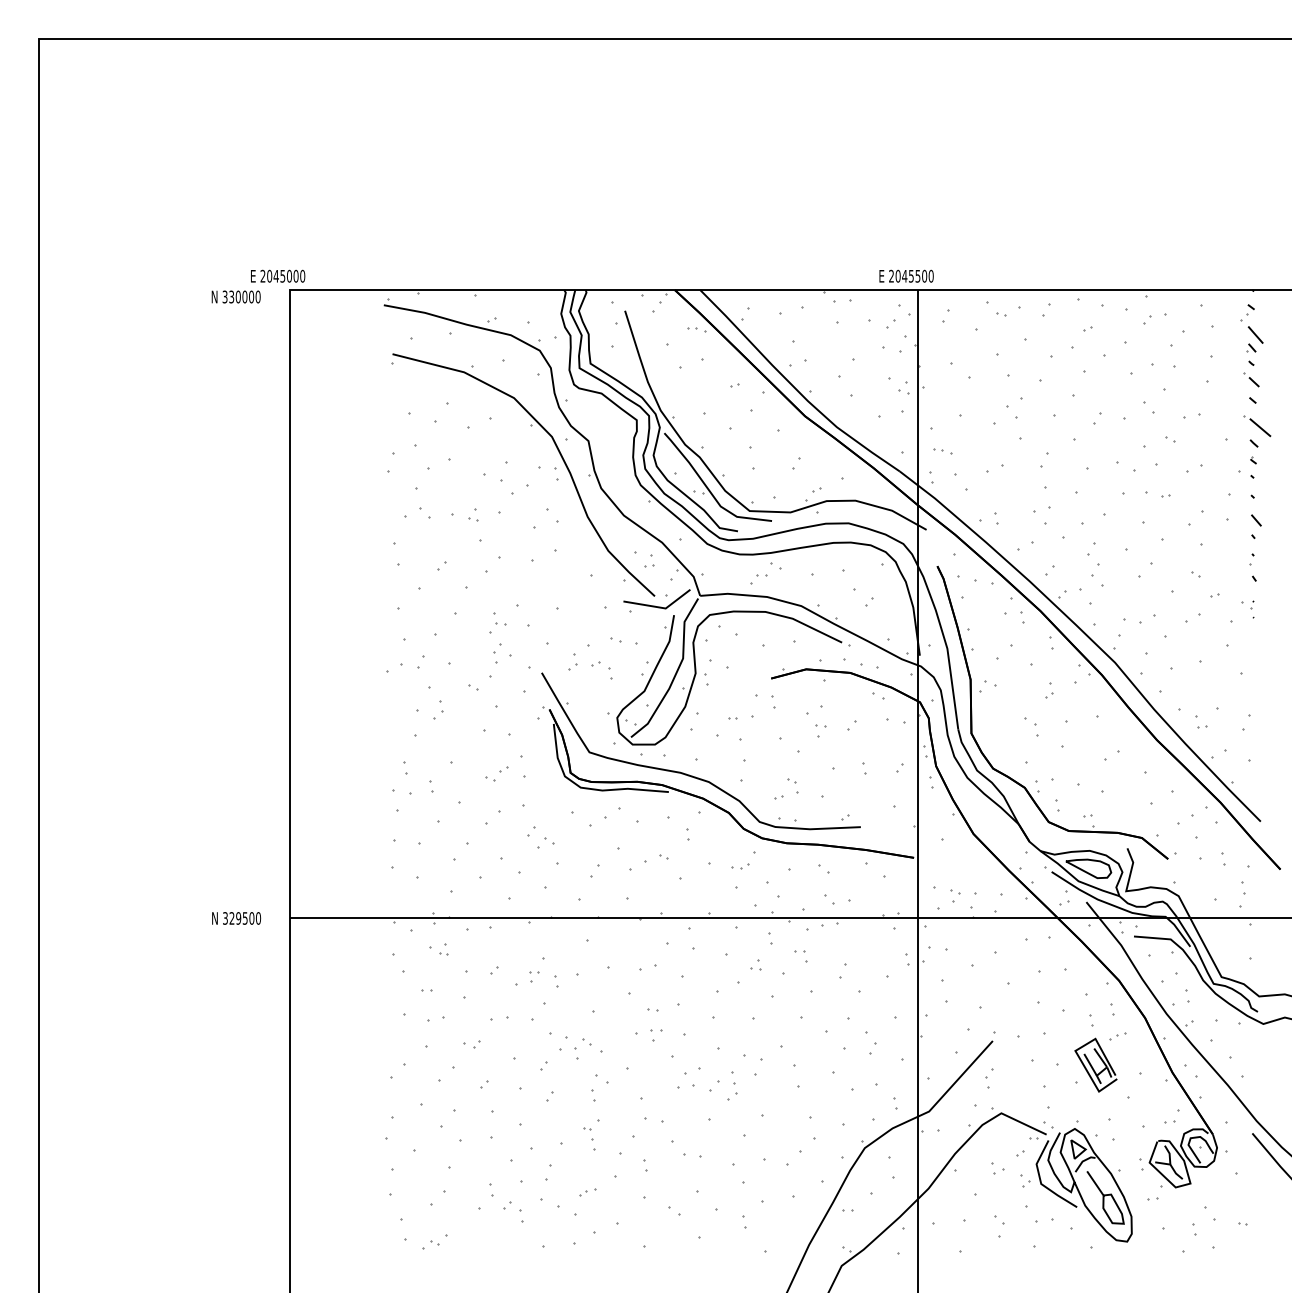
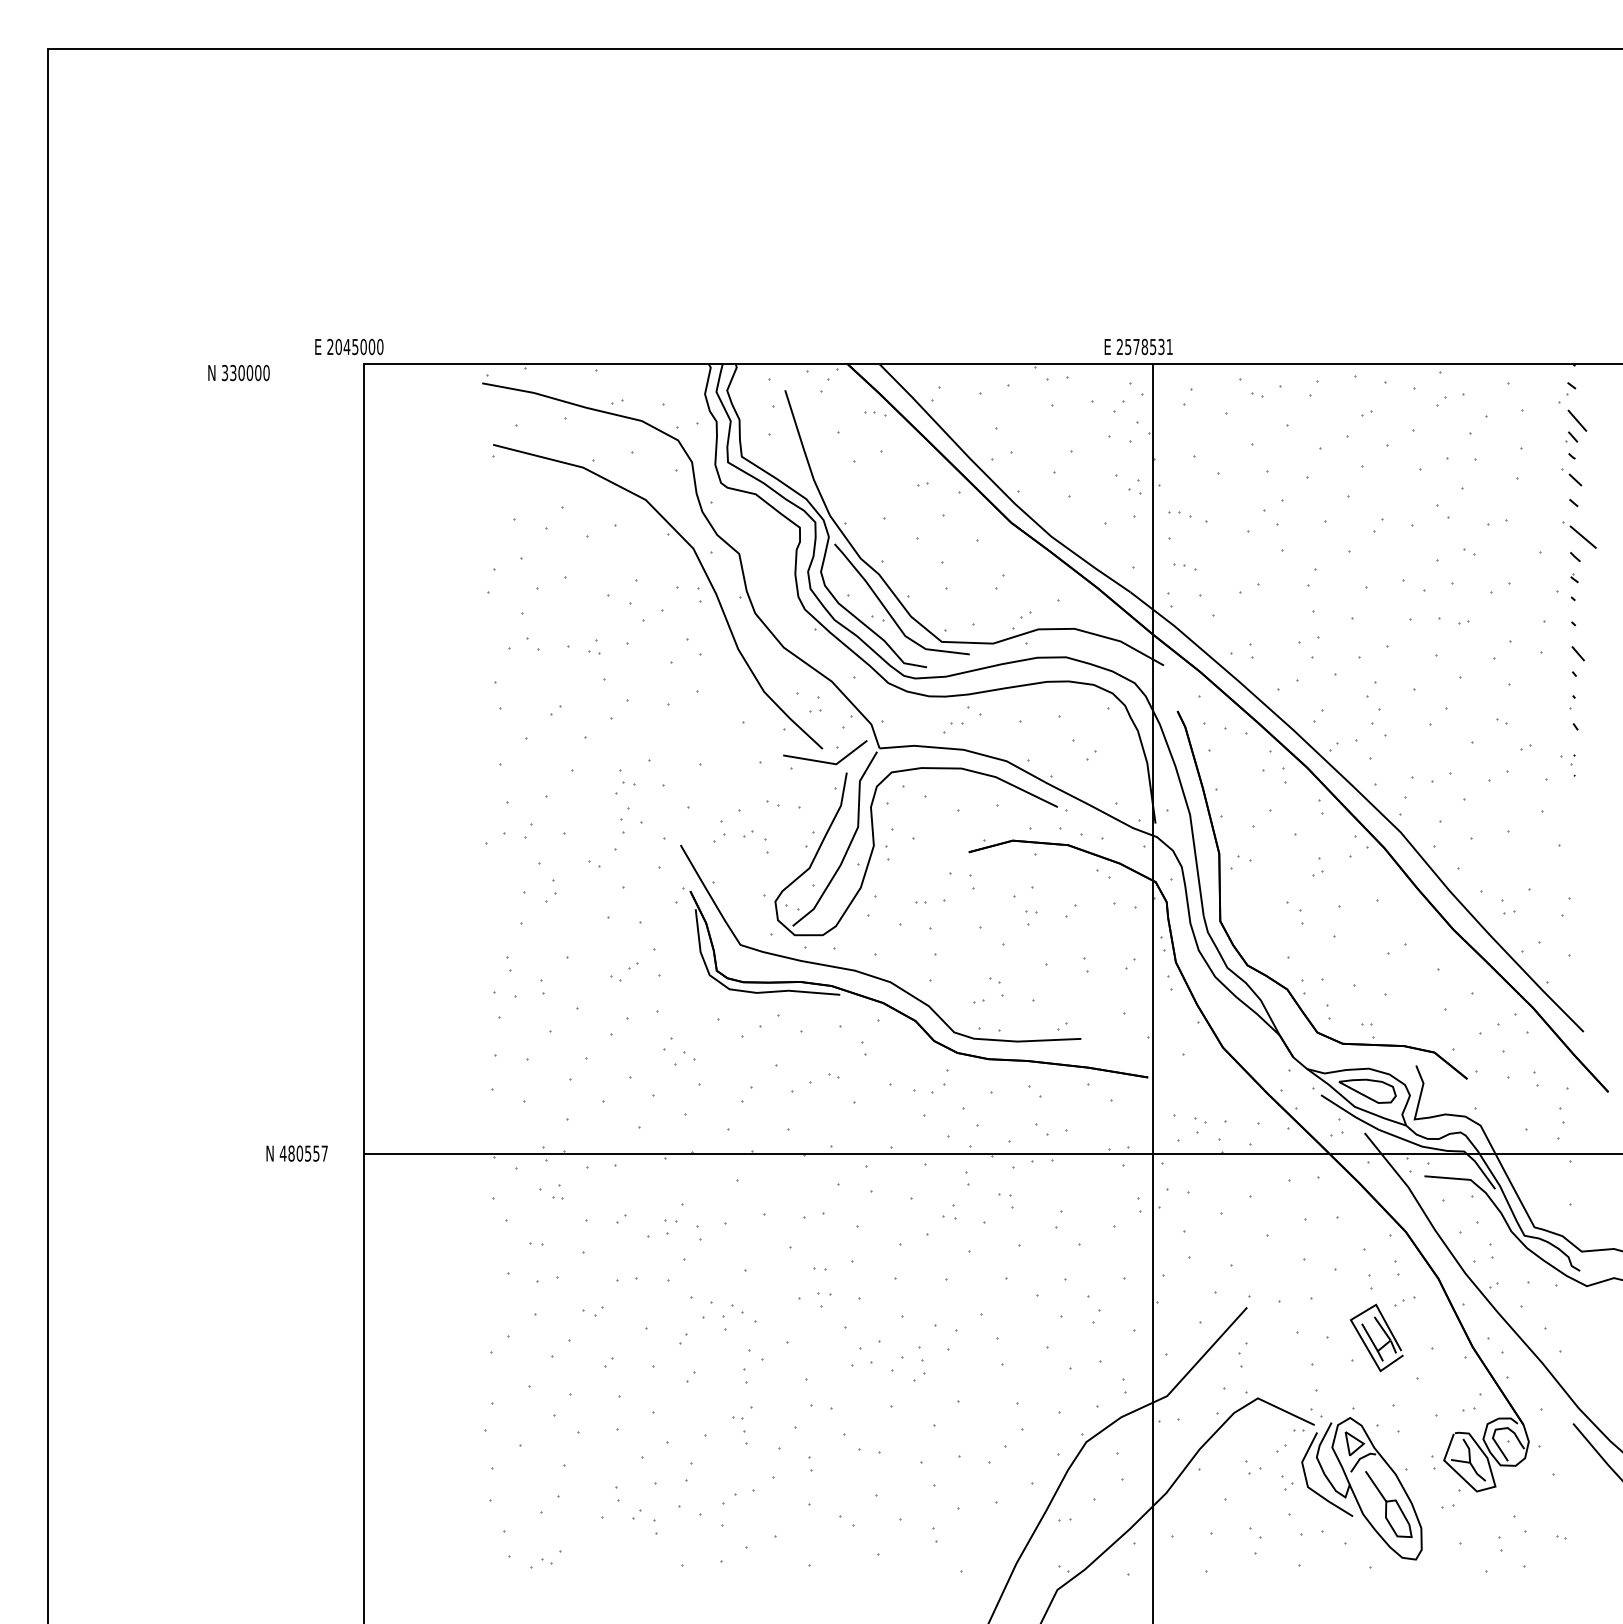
text: (914, 275) -> (1148, 345), 2045500 -> 2578531
text: (235, 296) -> (238, 372), moved
part: (938, 409) -> (1178, 514), added
part: (740, 866) -> (930, 1088), size x1.6
text: (241, 918) -> (303, 1153), 329500 -> 480557
part: (587, 1192) -> (738, 1497), size x1.6

